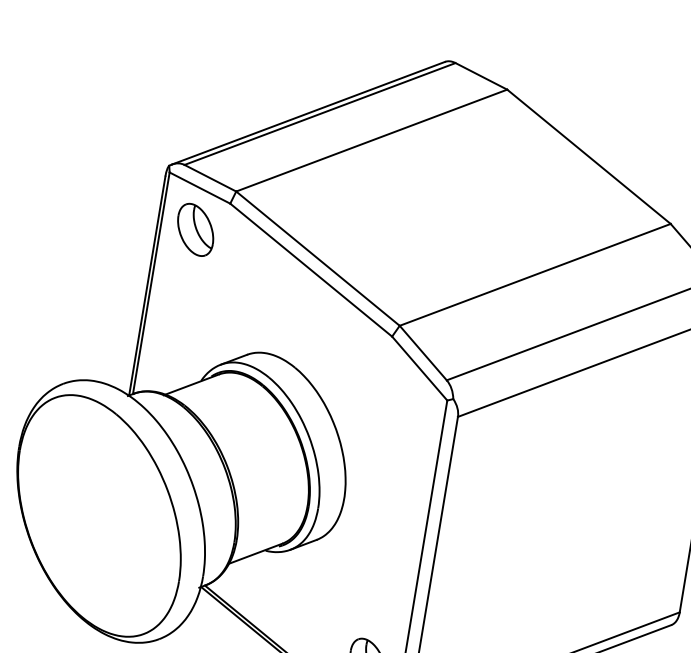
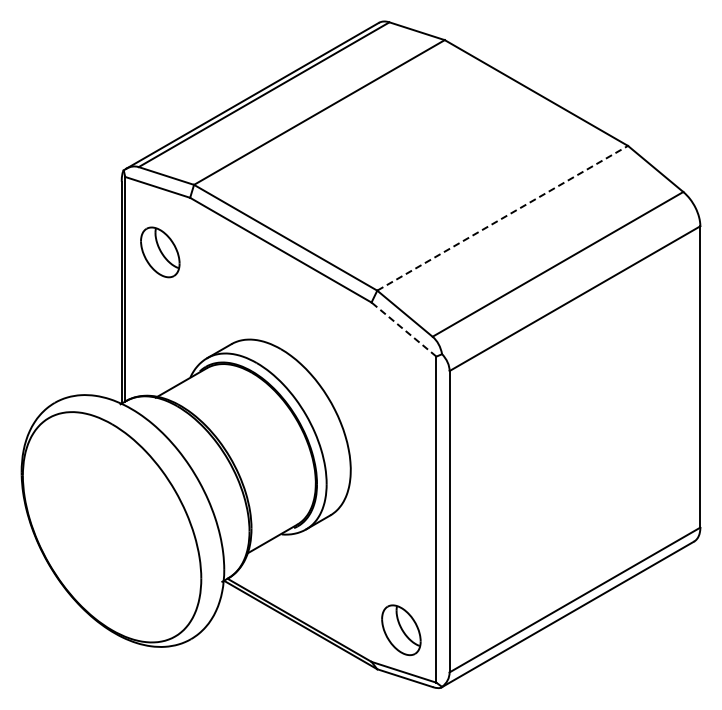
part: (195, 230) -> (160, 252), moved
line: (535, 275) -> (502, 218), solid -> dashed
line: (419, 368) -> (403, 329), solid -> dashed

